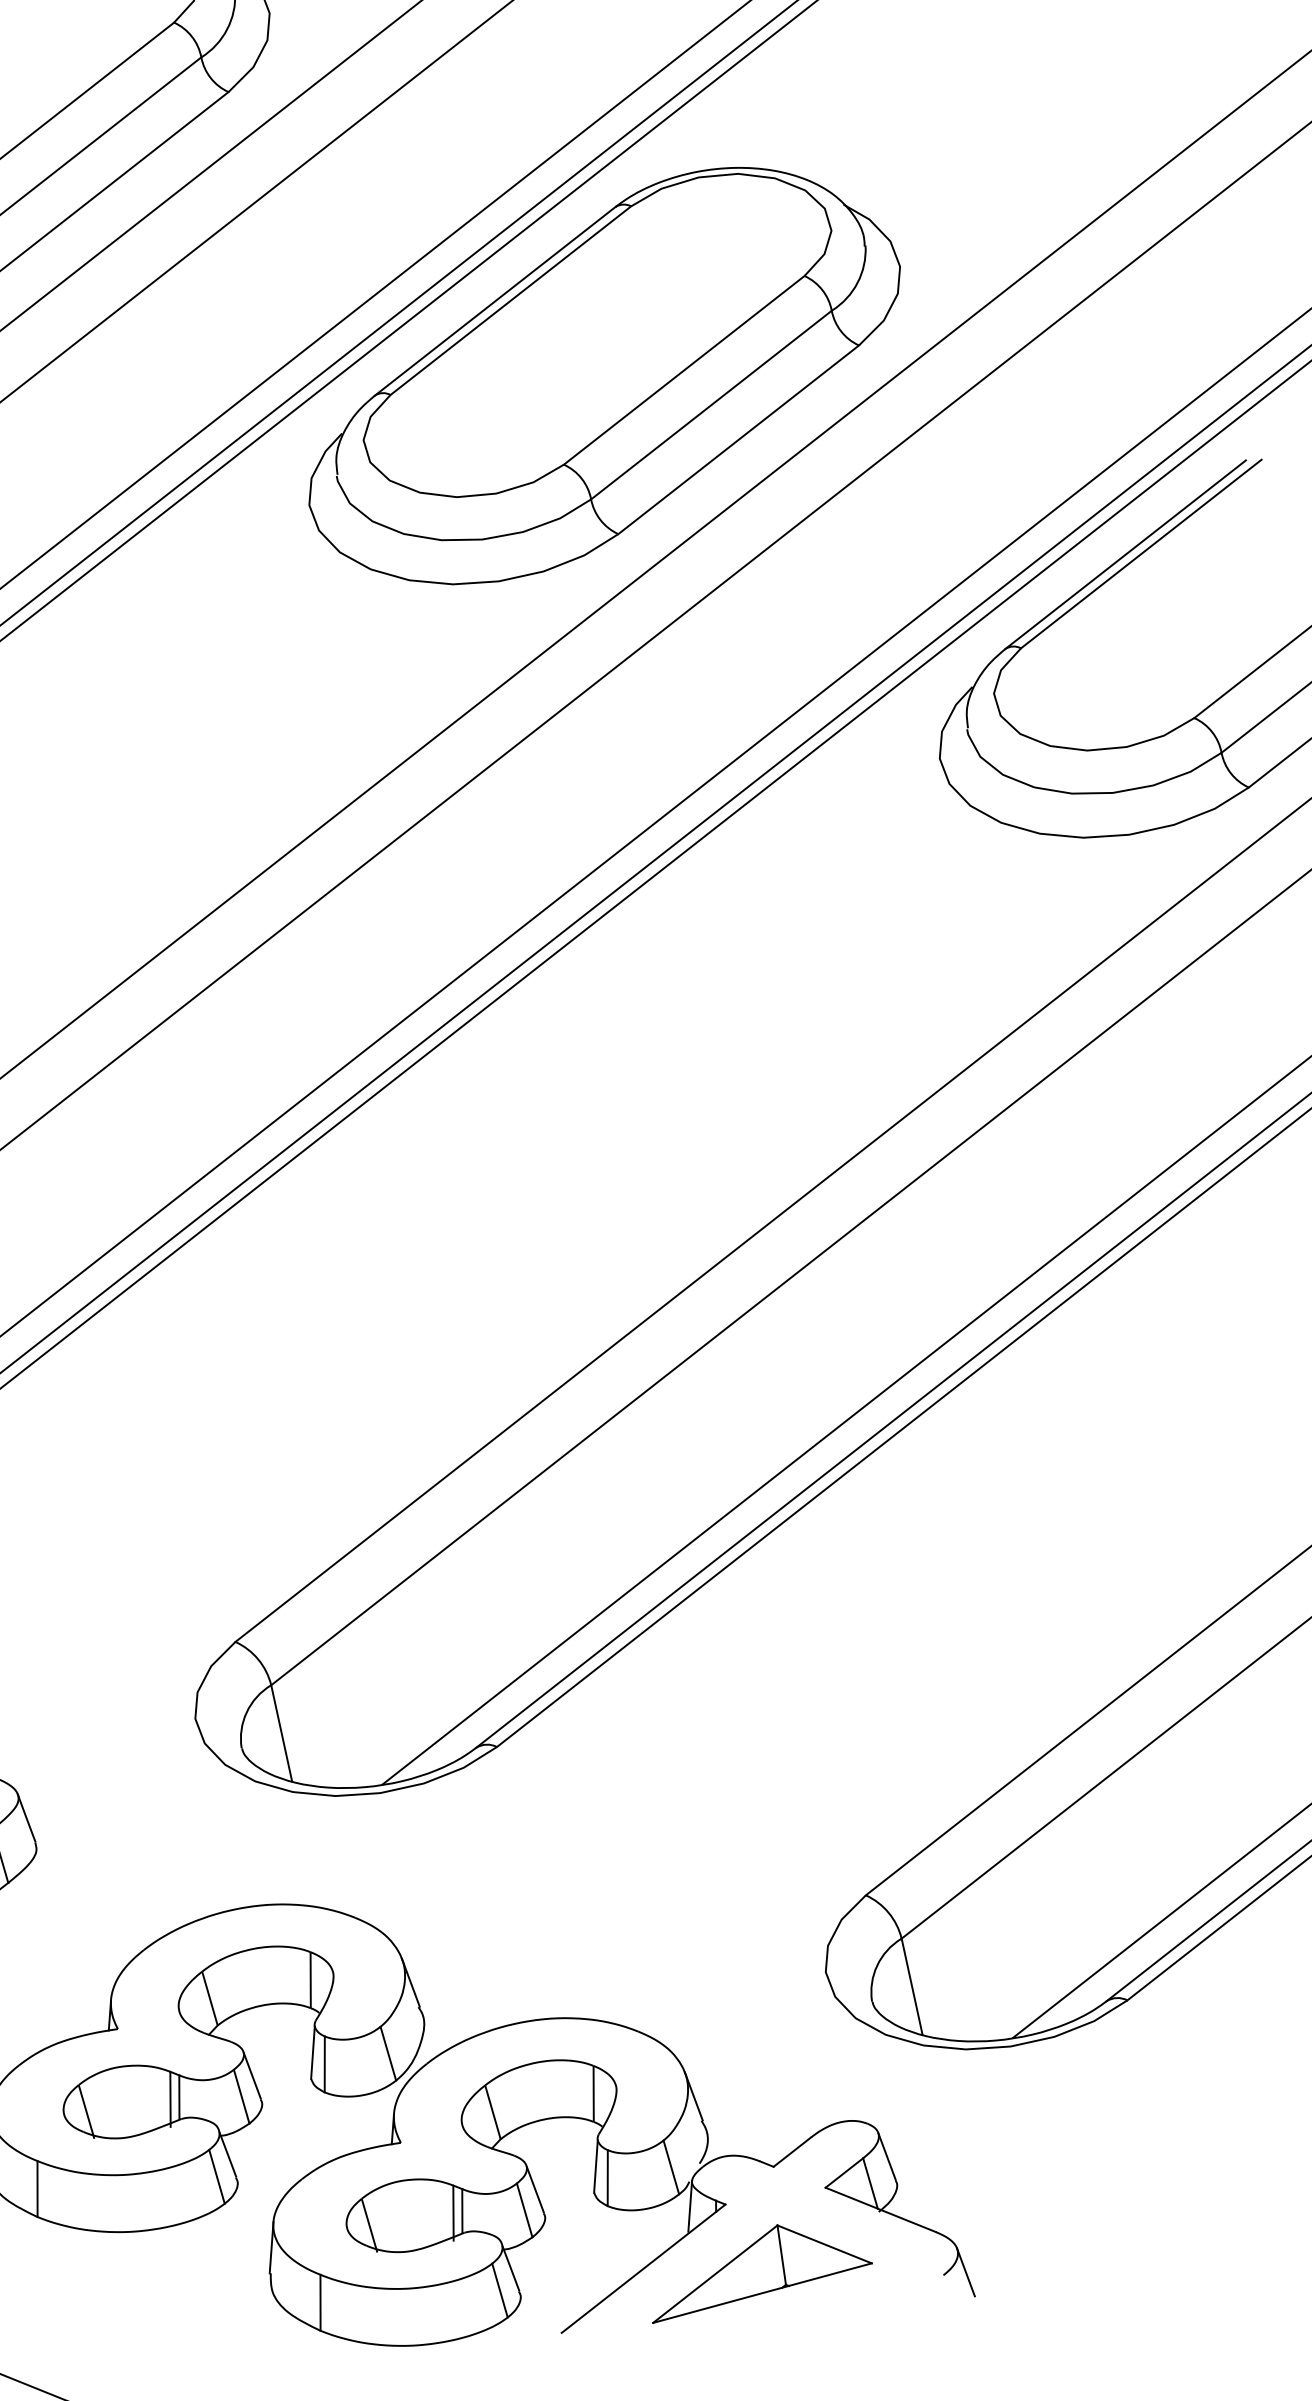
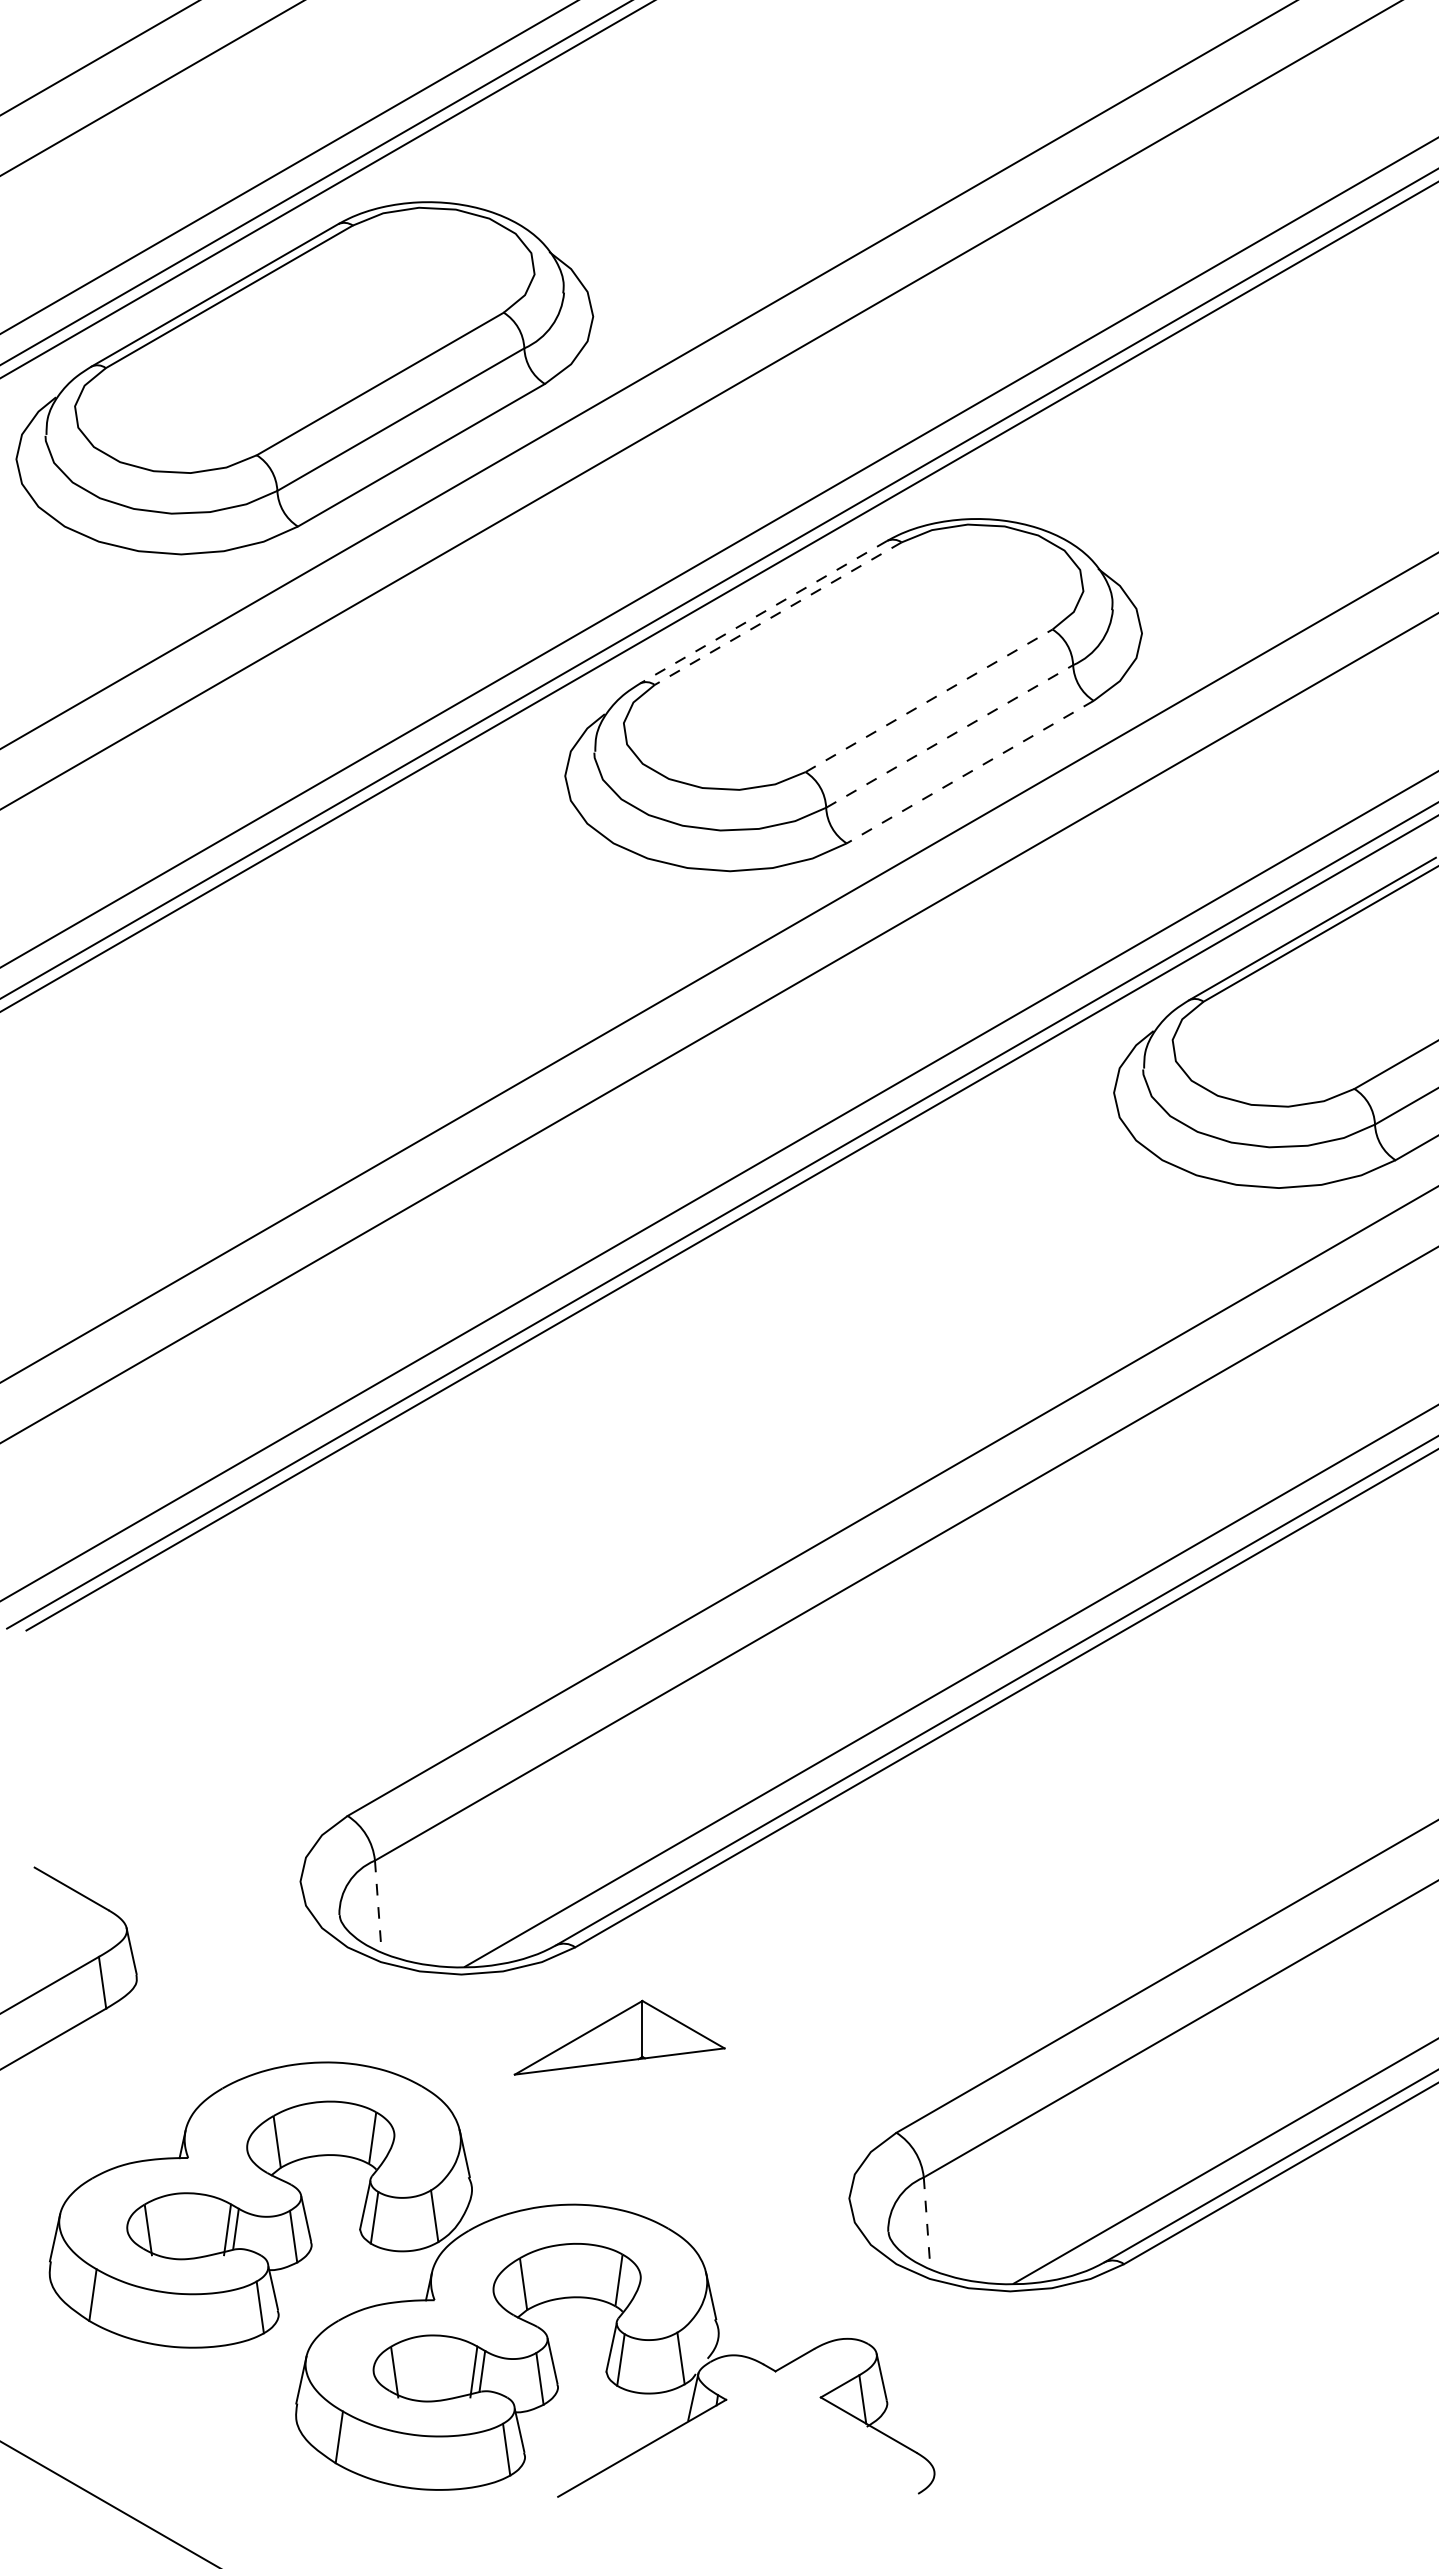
line: (511, 300) -> (778, 613), solid -> dashed
line: (495, 301) -> (763, 612), solid -> dashed
line: (684, 369) -> (929, 700), solid -> dashed
line: (711, 405) -> (949, 736), solid -> dashed
line: (738, 440) -> (970, 772), solid -> dashed
line: (281, 1733) -> (378, 1906), solid -> dashed
line: (912, 1986) -> (927, 2223), solid -> dashed
part: (758, 2267) -> (619, 2037), moved
line: (966, 2271) -> (939, 2493), removed

